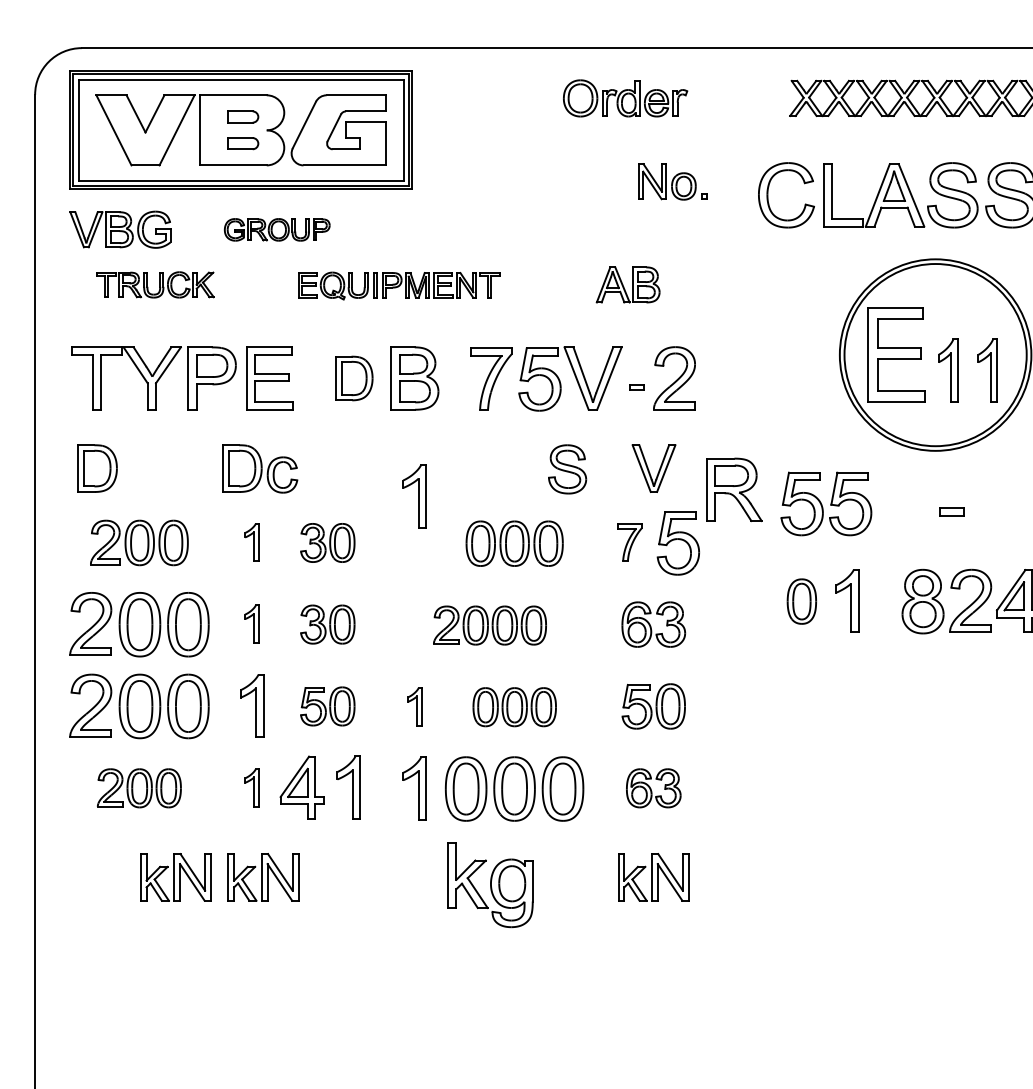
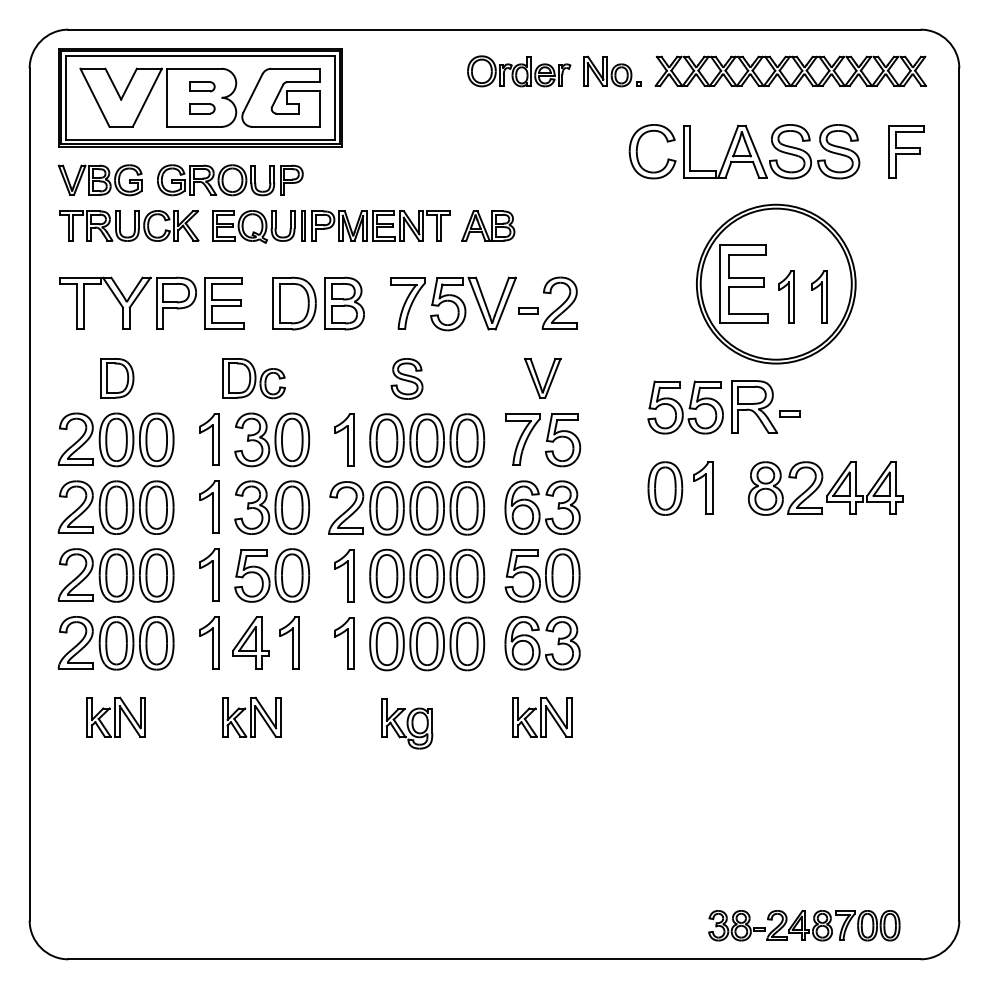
part: (672, 181) -> (612, 71), moved
part: (277, 230) -> (230, 180), size x1.67
part: (155, 284) -> (129, 225), size x1.43
part: (628, 284) -> (488, 225), moved
part: (399, 285) -> (331, 226), size x1.43
part: (354, 378) -> (294, 303), size x1.43
part: (636, 386) -> (528, 310), size x1.67
part: (97, 468) -> (117, 378), moved
part: (259, 468) -> (253, 378), moved
part: (566, 468) -> (406, 378), moved
part: (734, 489) -> (754, 406), moved
part: (414, 495) -> (344, 439), moved
part: (138, 542) -> (115, 439), size x1.43
part: (252, 542) -> (209, 439), size x1.67
part: (328, 542) -> (272, 439), size x1.67
part: (629, 542) -> (522, 439), size x1.67
part: (514, 543) -> (427, 440), size x1.43
part: (802, 601) -> (665, 488), size x1.43
part: (252, 623) -> (209, 506), size x1.67
part: (328, 624) -> (272, 507), size x1.67
part: (653, 624) -> (542, 507), size x1.43
part: (489, 625) -> (406, 508), size x1.67
part: (328, 706) -> (272, 575), size x1.67
part: (414, 706) -> (344, 575), size x1.67
part: (514, 706) -> (427, 575), size x1.67
part: (653, 706) -> (542, 575), size x1.43
part: (252, 787) -> (209, 642), size x1.67
part: (138, 788) -> (115, 643), size x1.67
part: (653, 788) -> (542, 643), size x1.67
part: (174, 876) -> (115, 716), moved
part: (262, 876) -> (251, 716), moved
part: (490, 884) -> (407, 723), size x0.71

